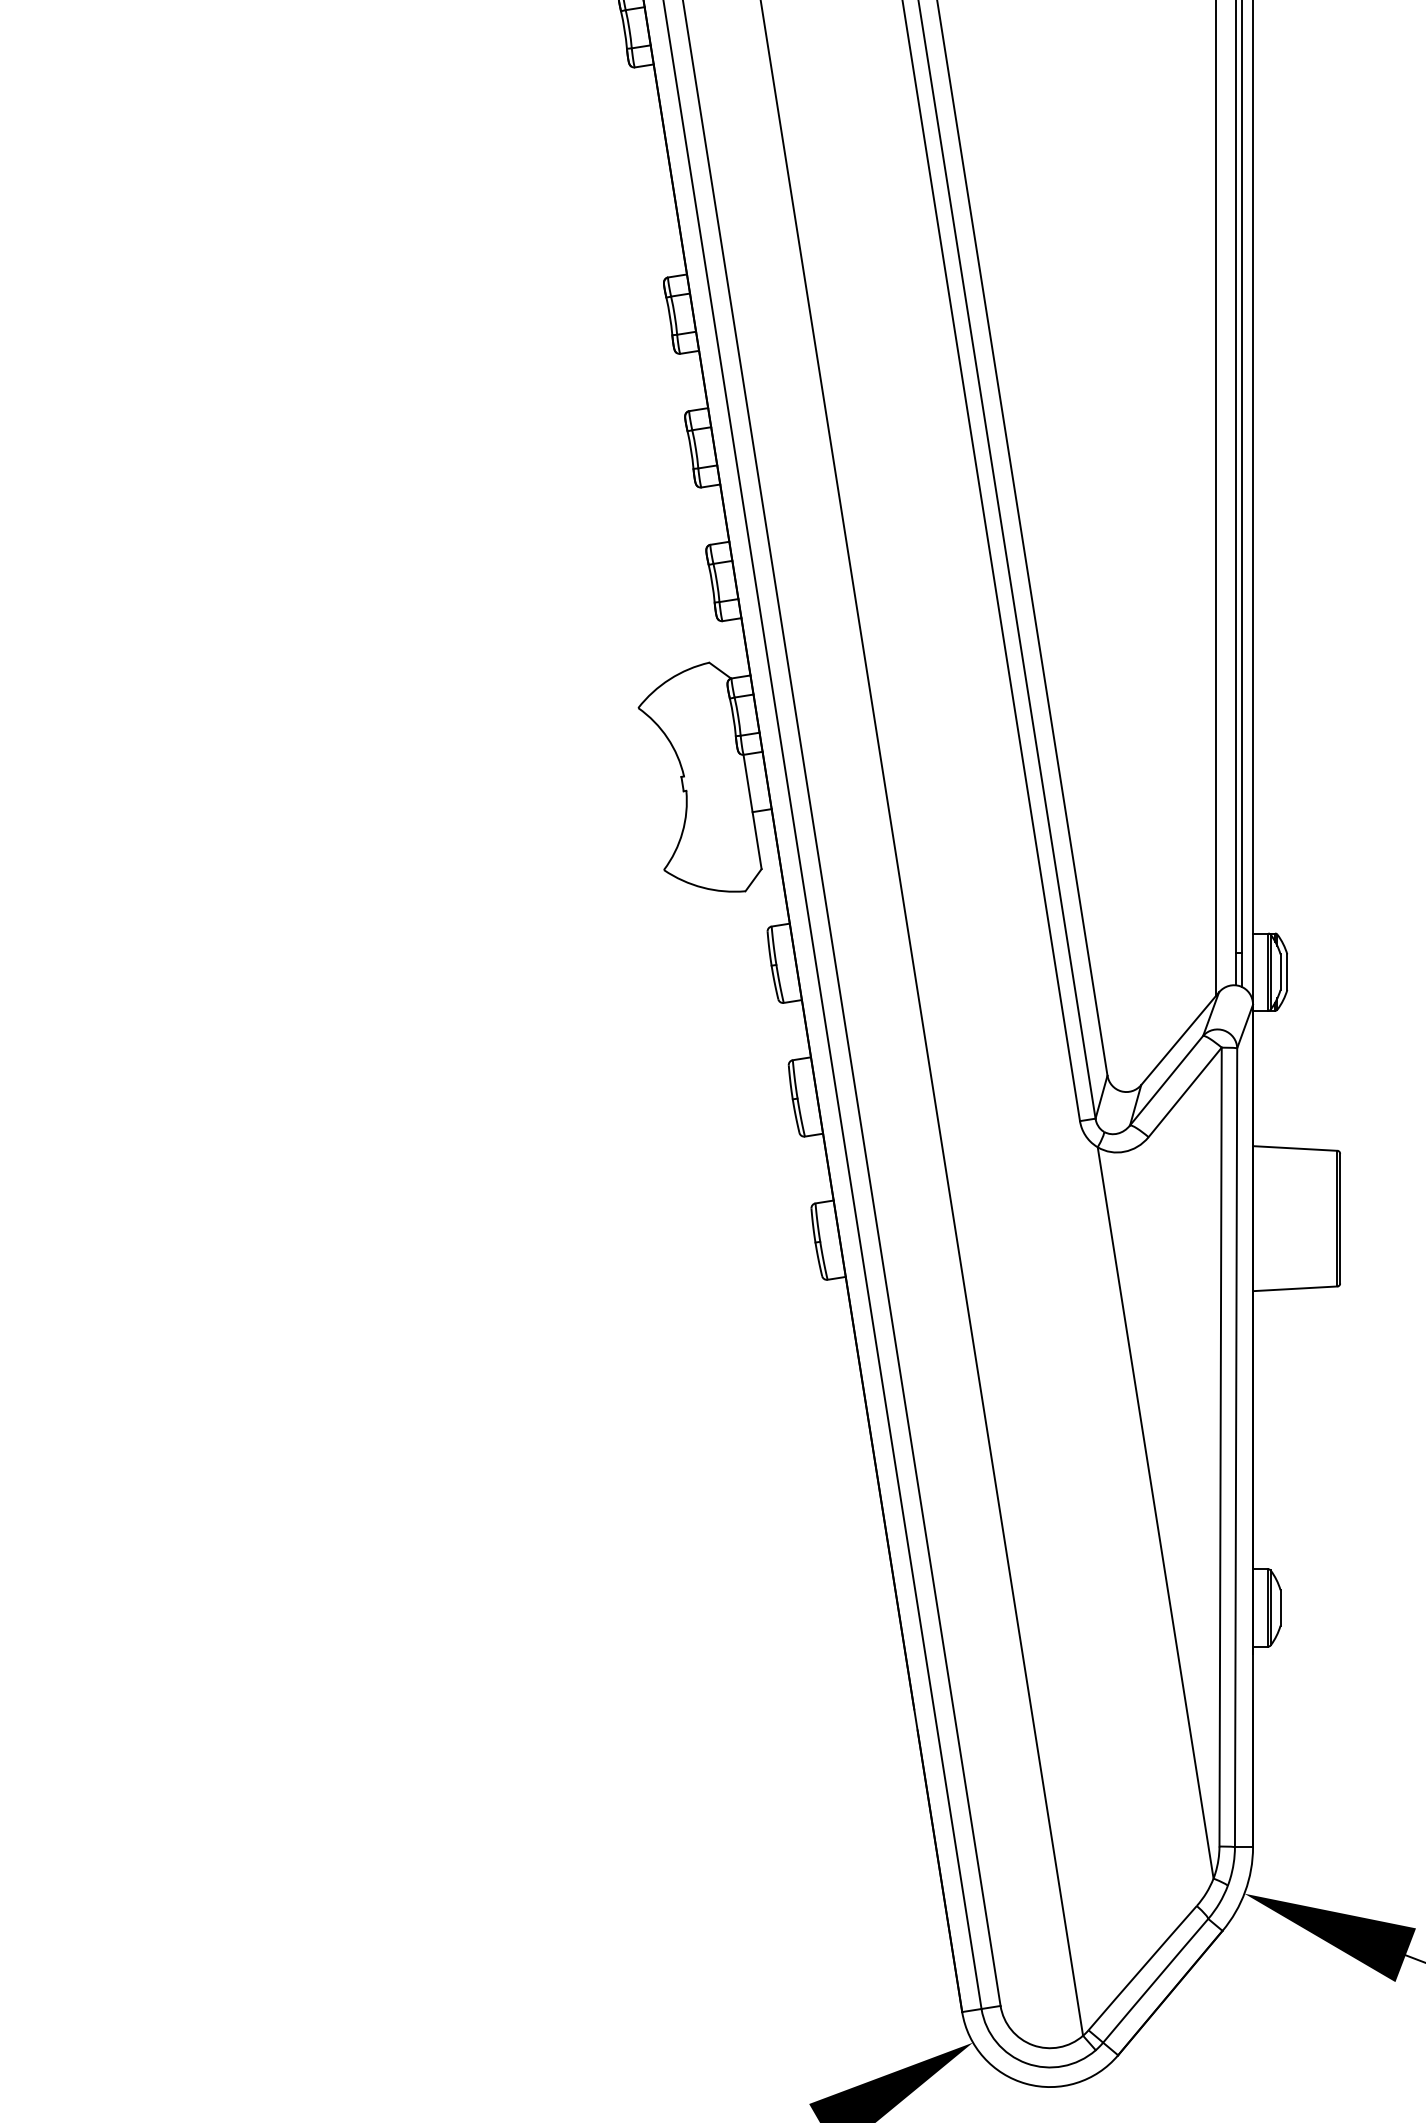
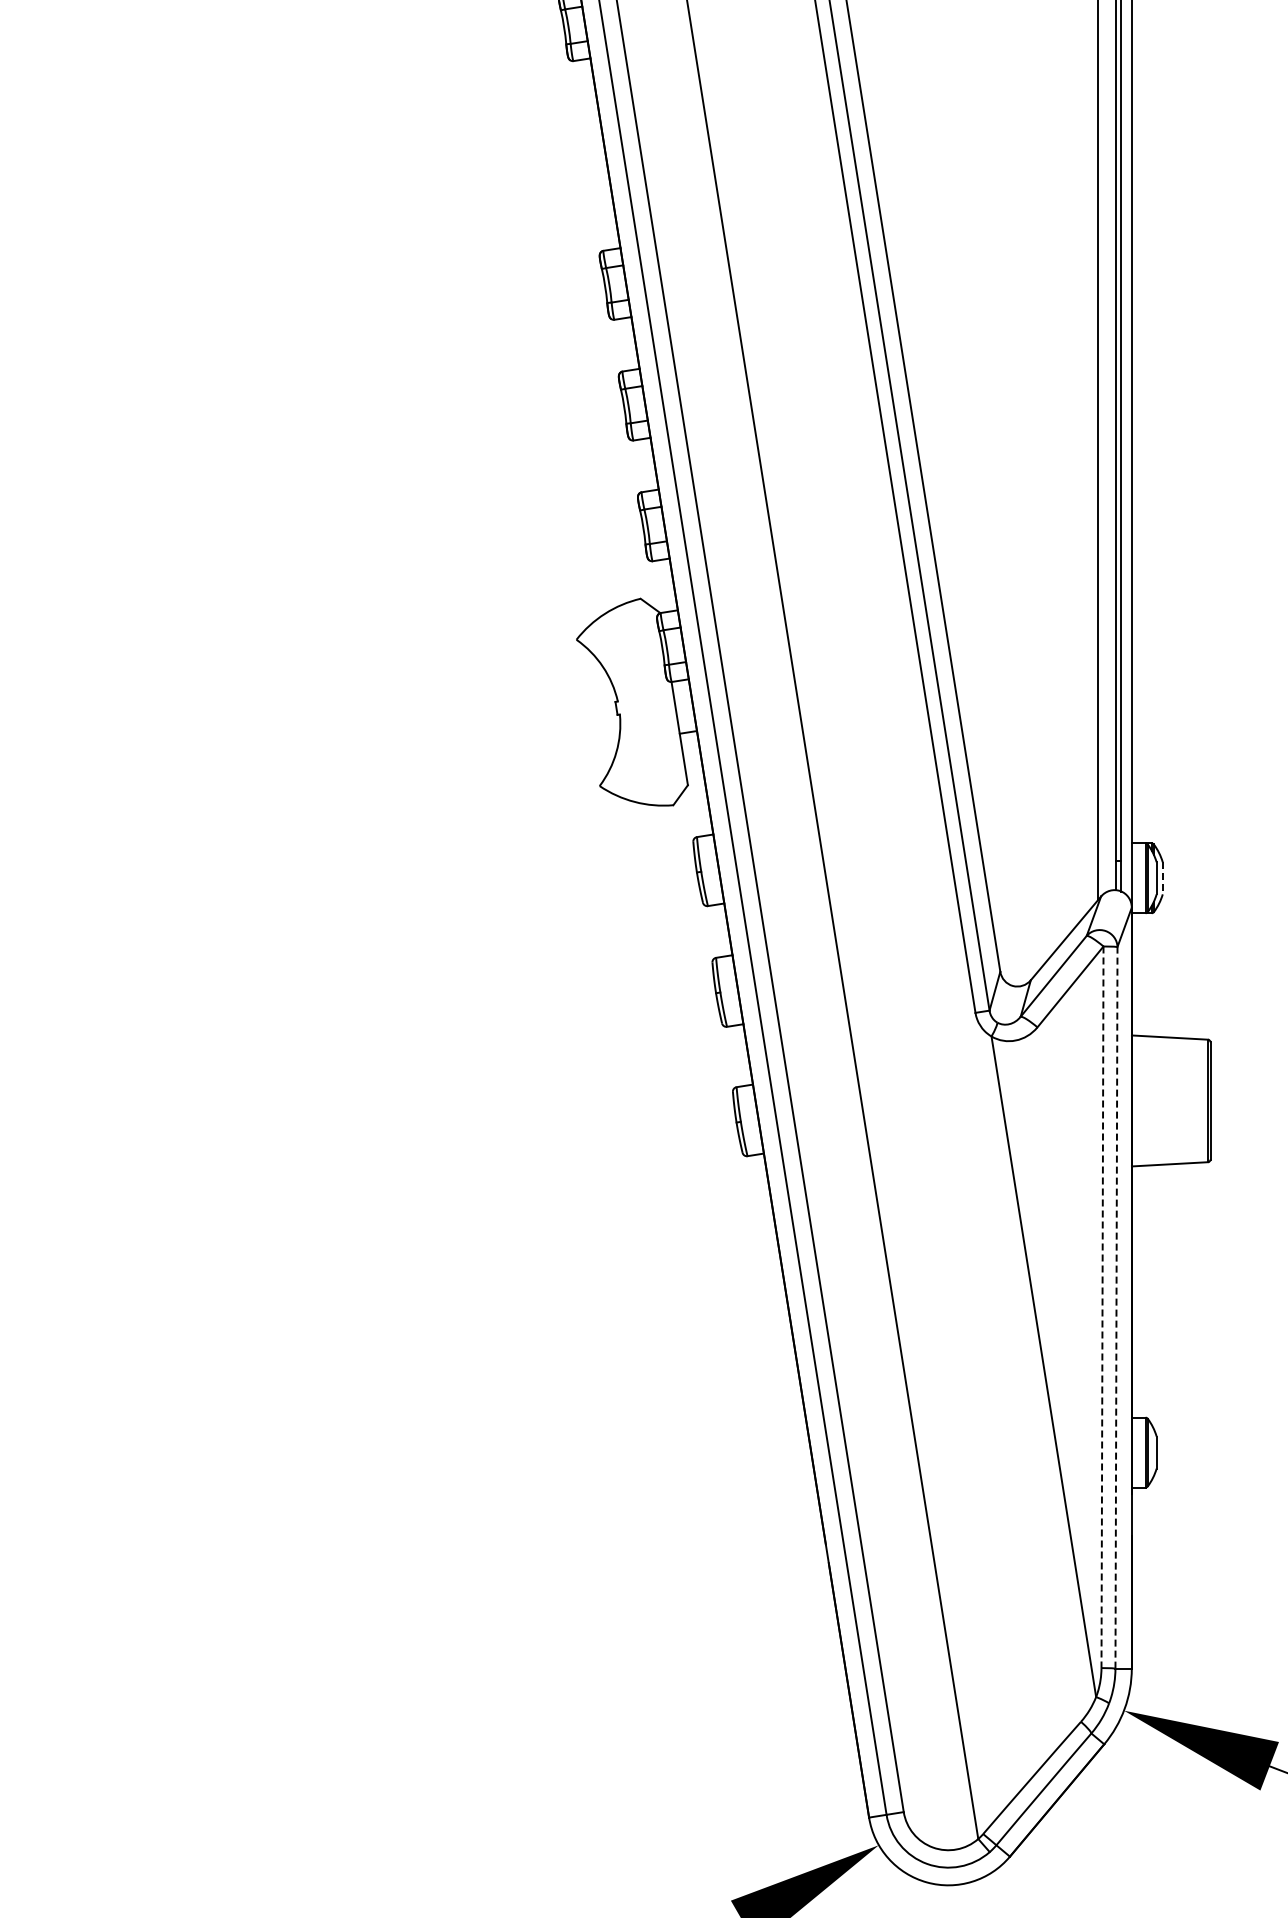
line: (1287, 972) -> (1162, 878), solid -> dashed
line: (1220, 1447) -> (1102, 1307), solid -> dashed
line: (1236, 1447) -> (1116, 1307), solid -> dashed

